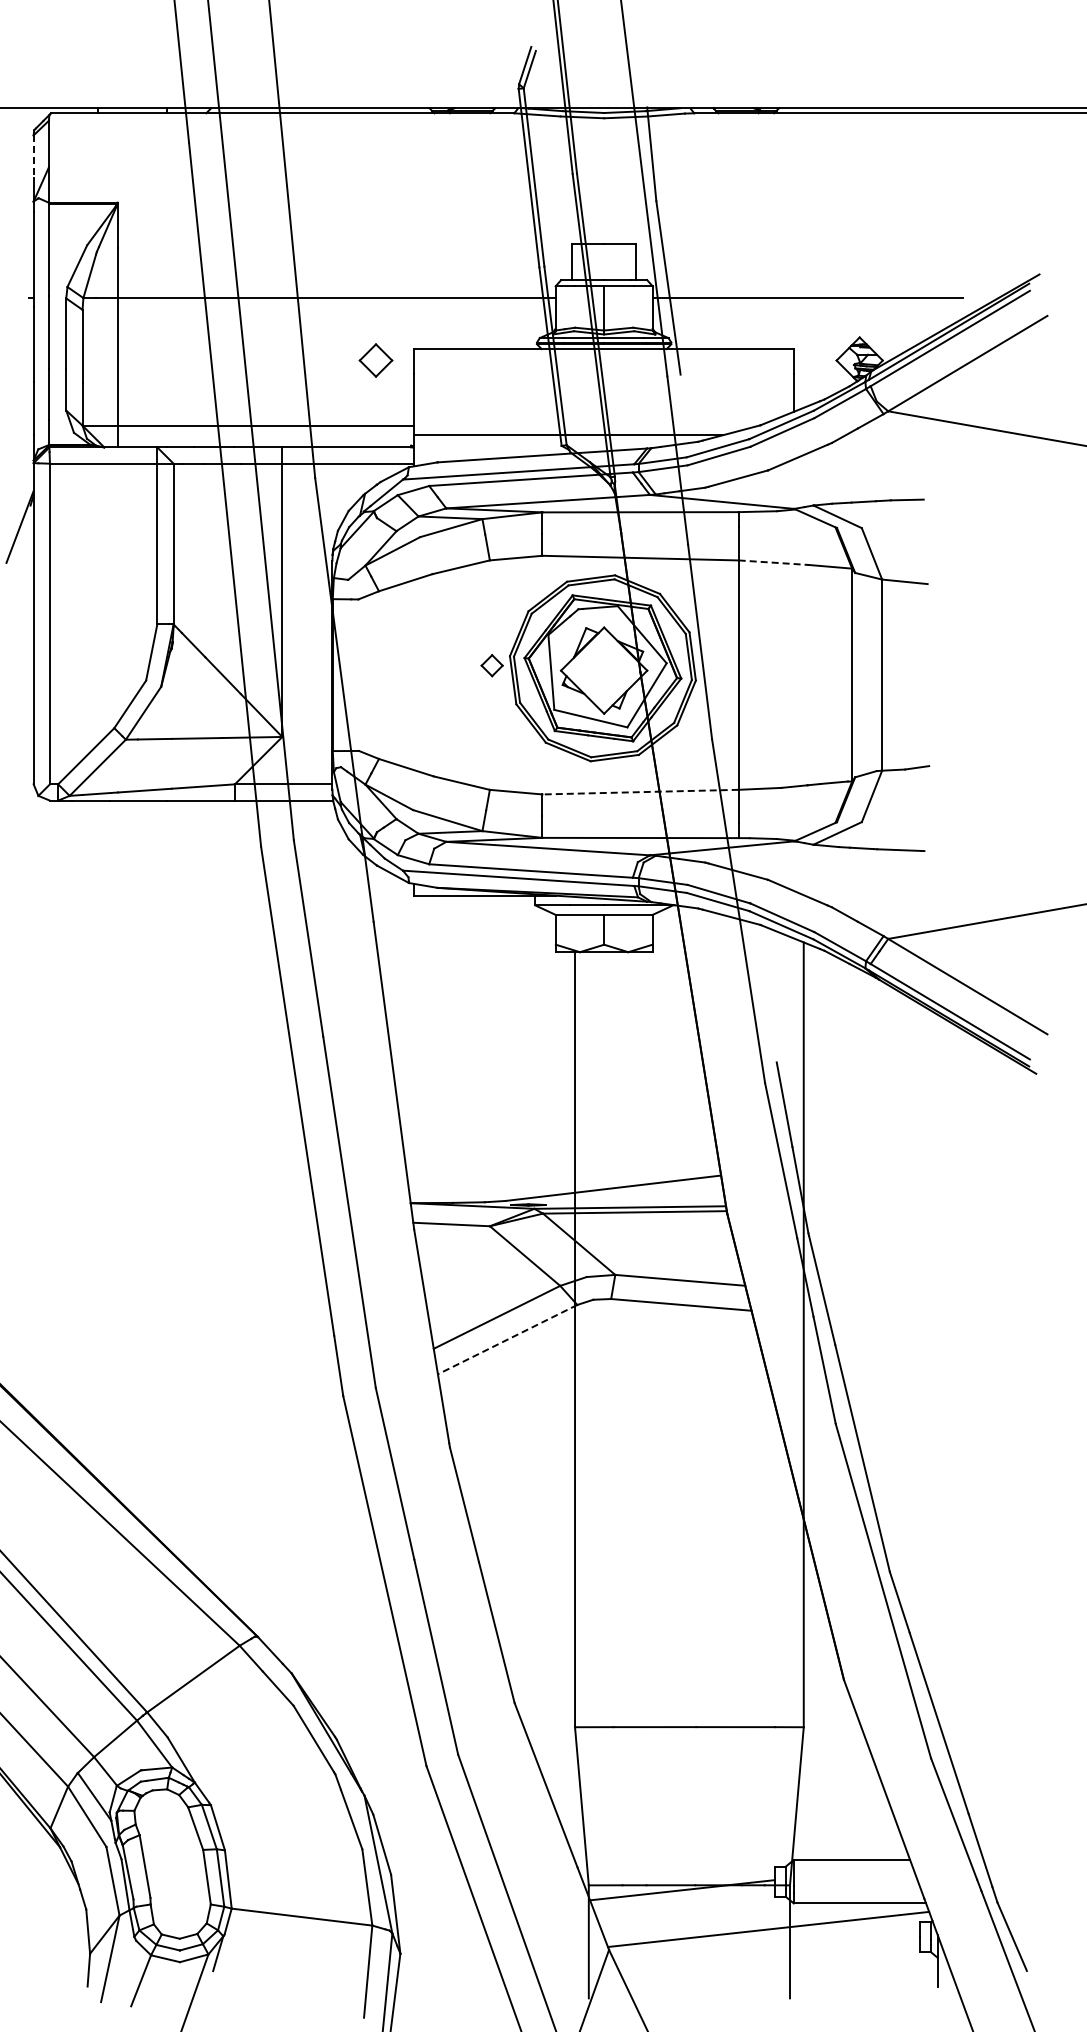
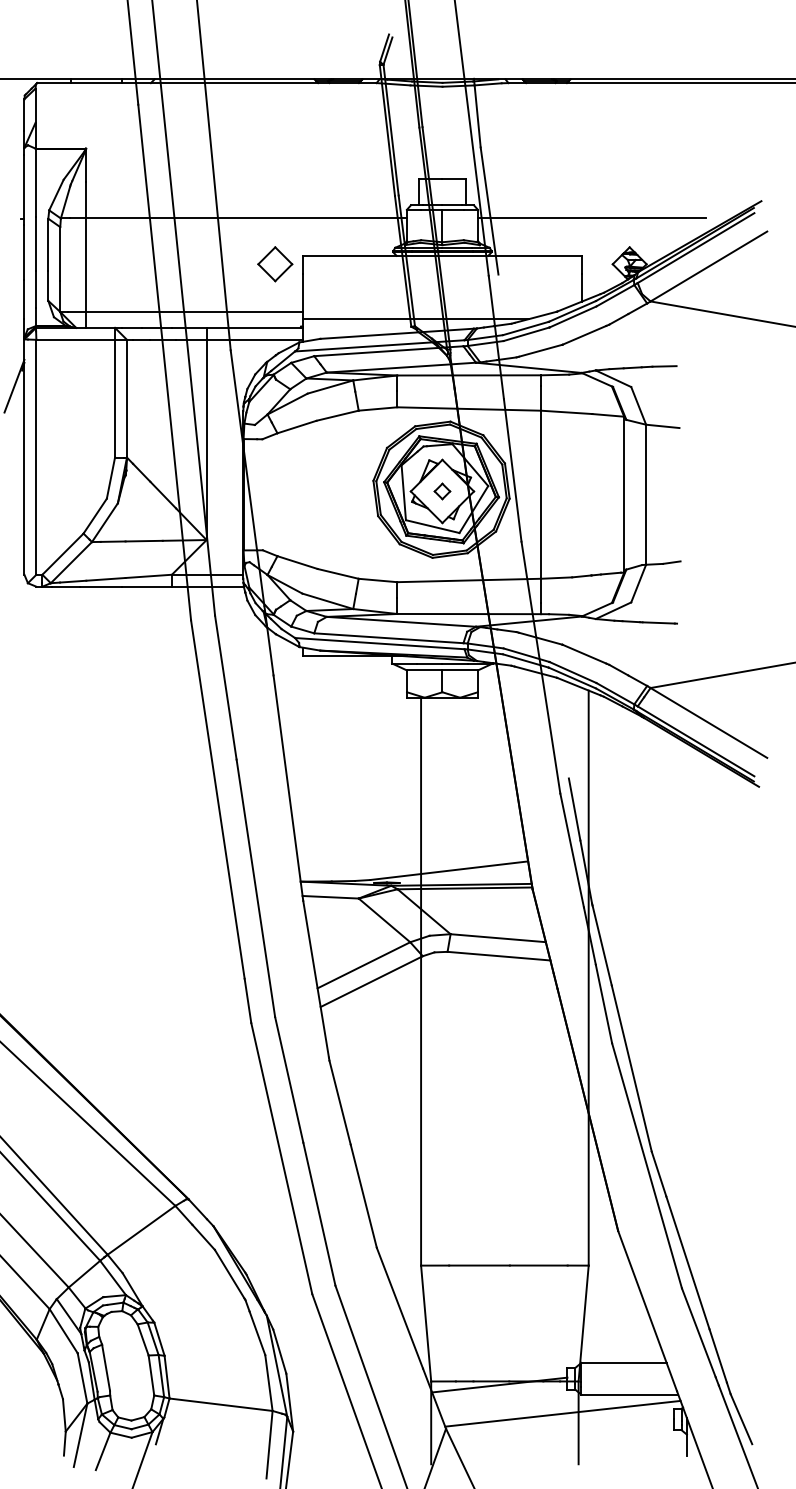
line: (33, 157) -> (24, 115), dashed -> solid
part: (375, 360) -> (274, 264), size x1.43
line: (774, 562) -> (567, 412), dashed -> solid
part: (491, 665) -> (441, 491), moved
line: (640, 792) -> (469, 580), dashed -> solid
line: (507, 1339) -> (371, 981), dashed -> solid

